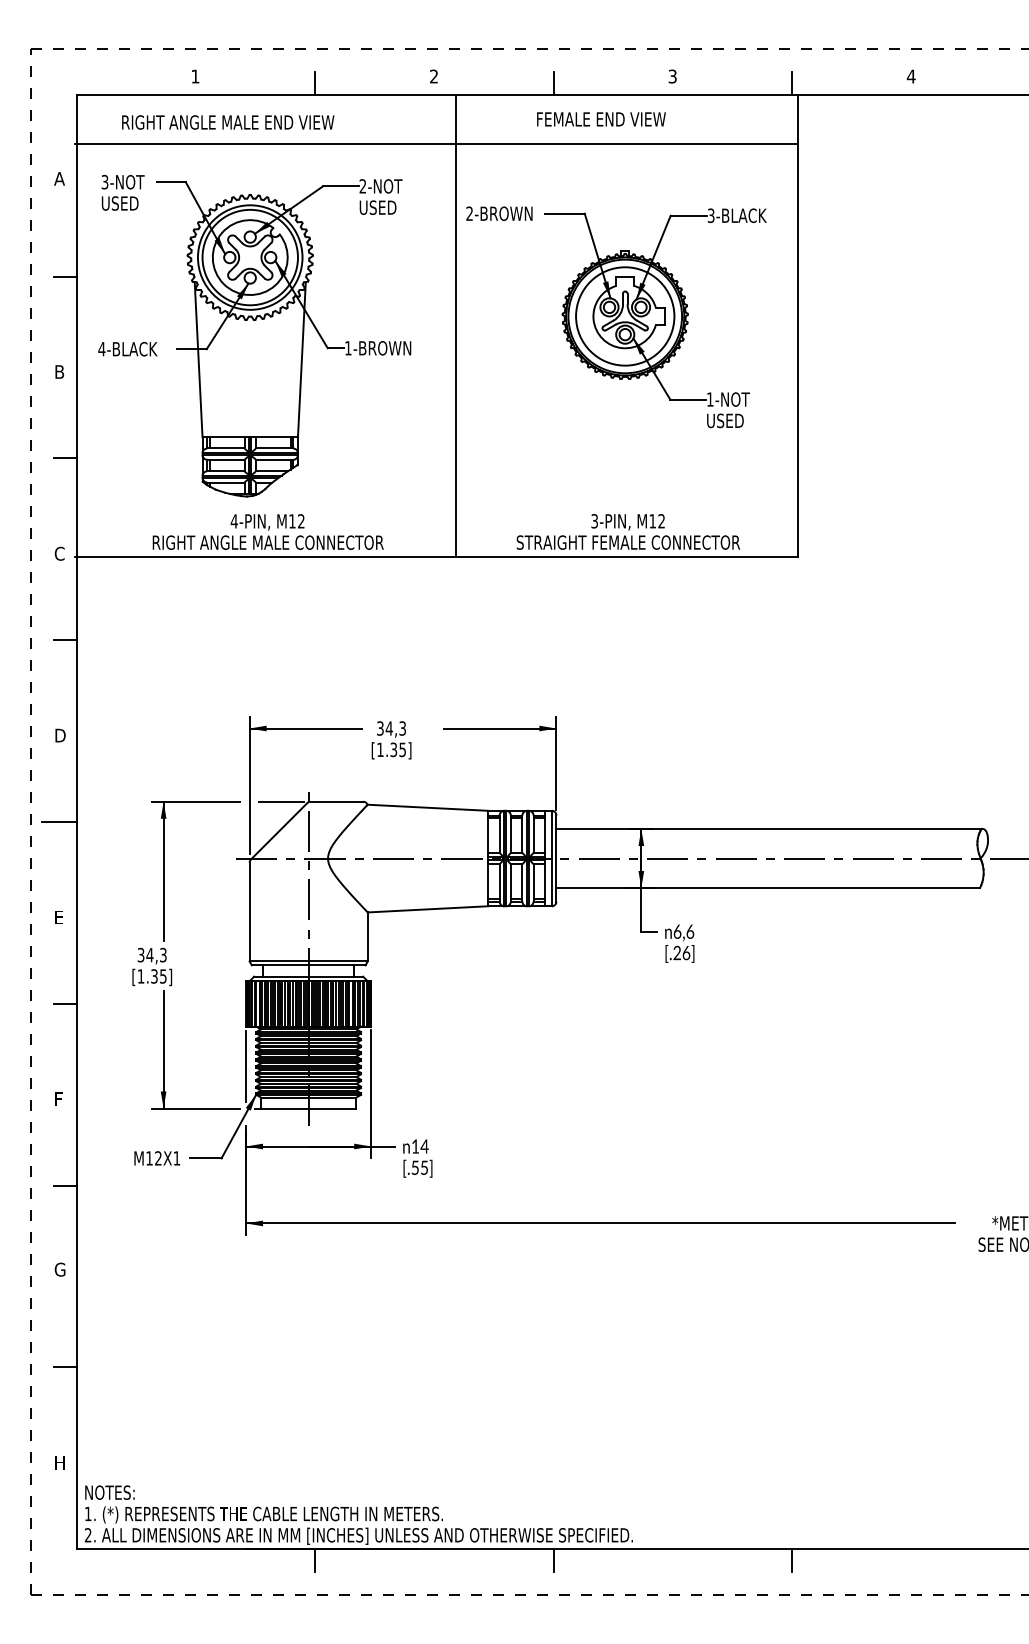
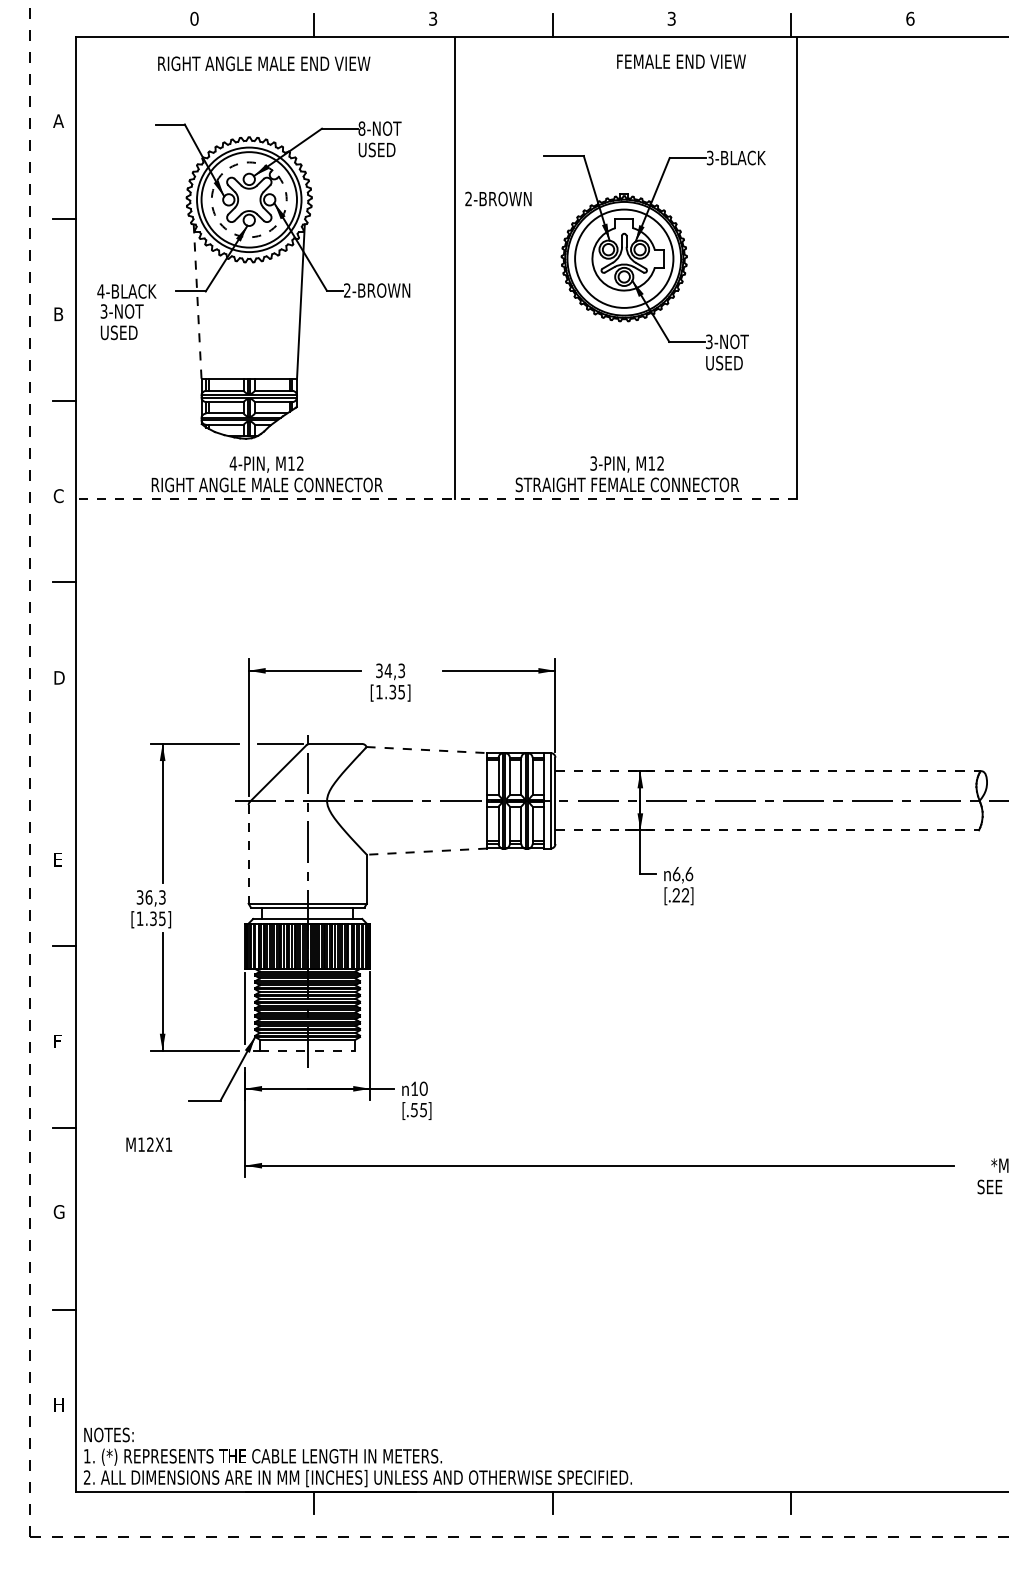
text: (195, 76) -> (194, 18), 1 -> 0
text: (434, 76) -> (433, 18), 2 -> 3
text: (910, 76) -> (909, 18), 4 -> 6
text: (601, 119) -> (681, 61), moved
text: (228, 122) -> (264, 63), moved
line: (436, 144) -> (435, 86), removed
text: (362, 186) -> (361, 128), 2-NOT -> 8-NOT
text: (122, 192) -> (121, 321), moved
text: (499, 213) -> (498, 198), moved
arc: (223, 284) -> (222, 226), solid -> dashed
text: (348, 348) -> (347, 290), 1-BROWN -> 2-BROWN
line: (198, 359) -> (197, 301), solid -> dashed
text: (710, 399) -> (709, 341), 1-NOT -> 3-NOT
line: (436, 556) -> (435, 498), solid -> dashed
line: (428, 807) -> (427, 749), solid -> dashed
line: (59, 822) -> (58, 764), removed
line: (768, 828) -> (767, 770), solid -> dashed
line: (768, 888) -> (767, 830), solid -> dashed
line: (427, 909) -> (426, 851), solid -> dashed
line: (249, 912) -> (248, 854), solid -> dashed
text: (686, 952) -> (685, 894), [.26] -> [.22]
text: (149, 954) -> (148, 896), 34,3 -> 36,3
line: (308, 1108) -> (307, 1050), solid -> dashed
text: (424, 1146) -> (423, 1088), 14 -> 10
text: (157, 1158) -> (149, 1144), moved

